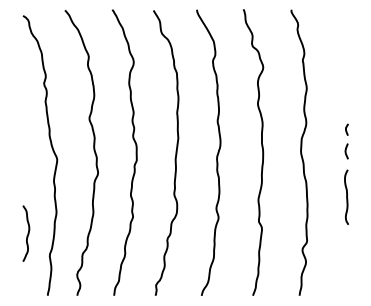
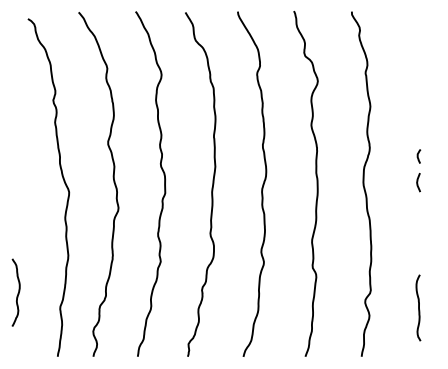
curve: (346, 196) -> (418, 307), moved
curve: (27, 233) -> (17, 292), moved

